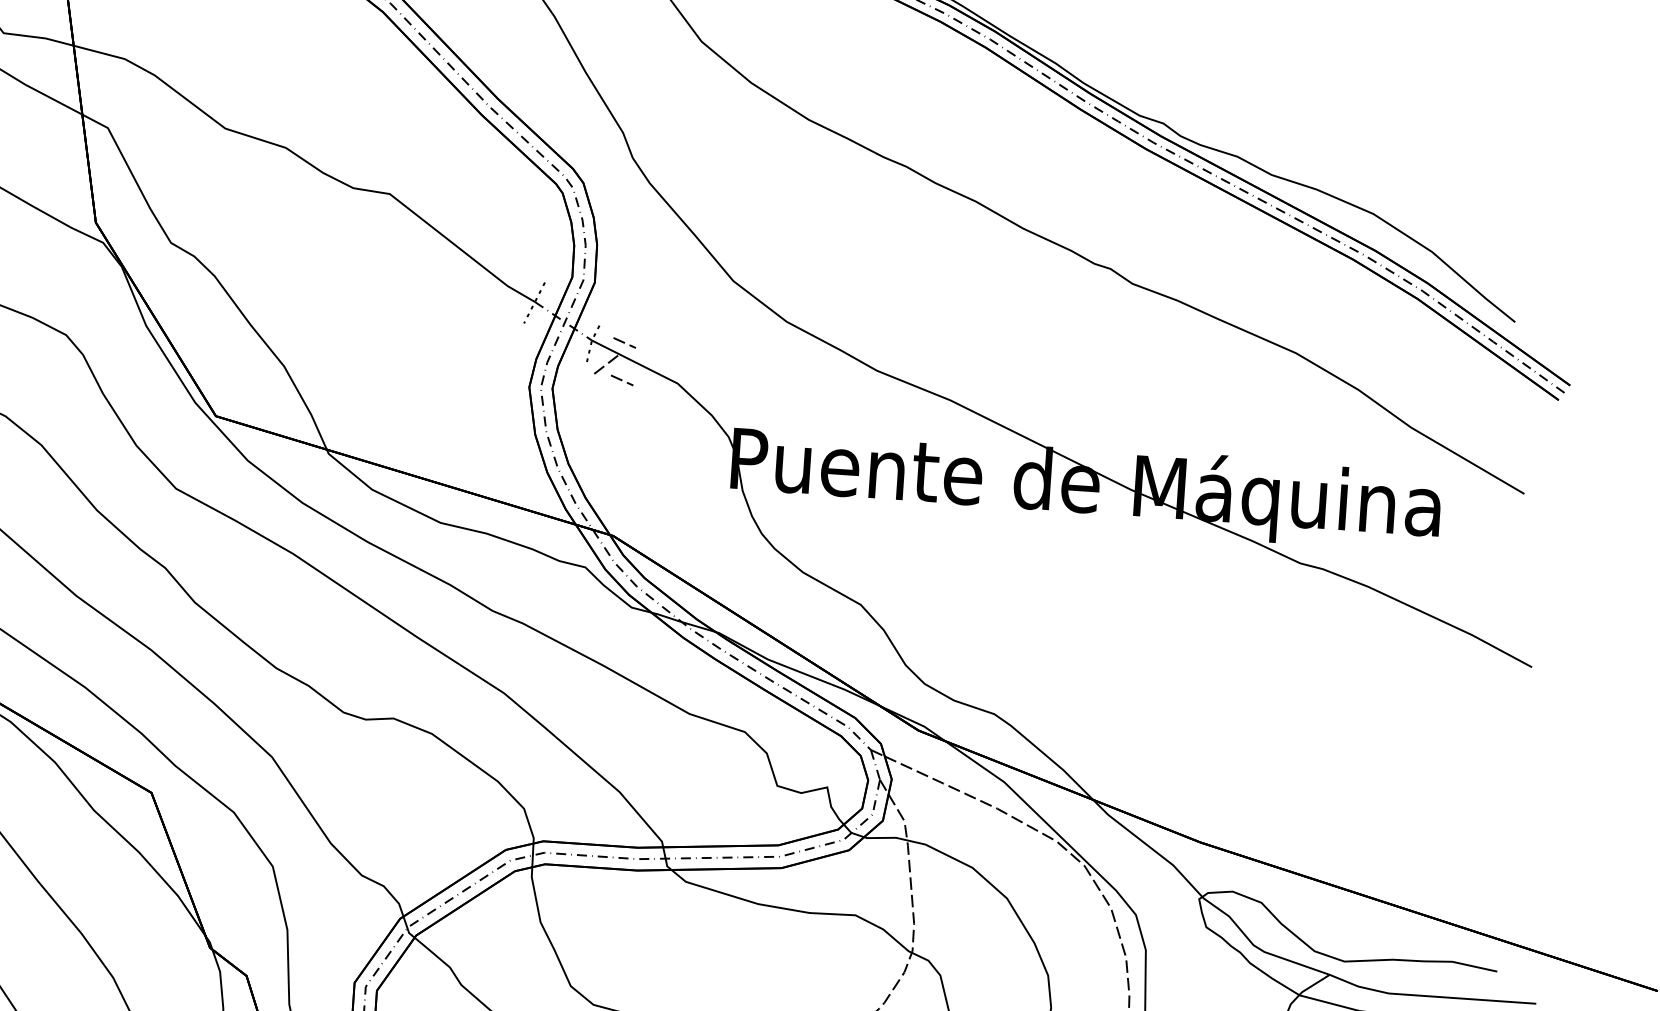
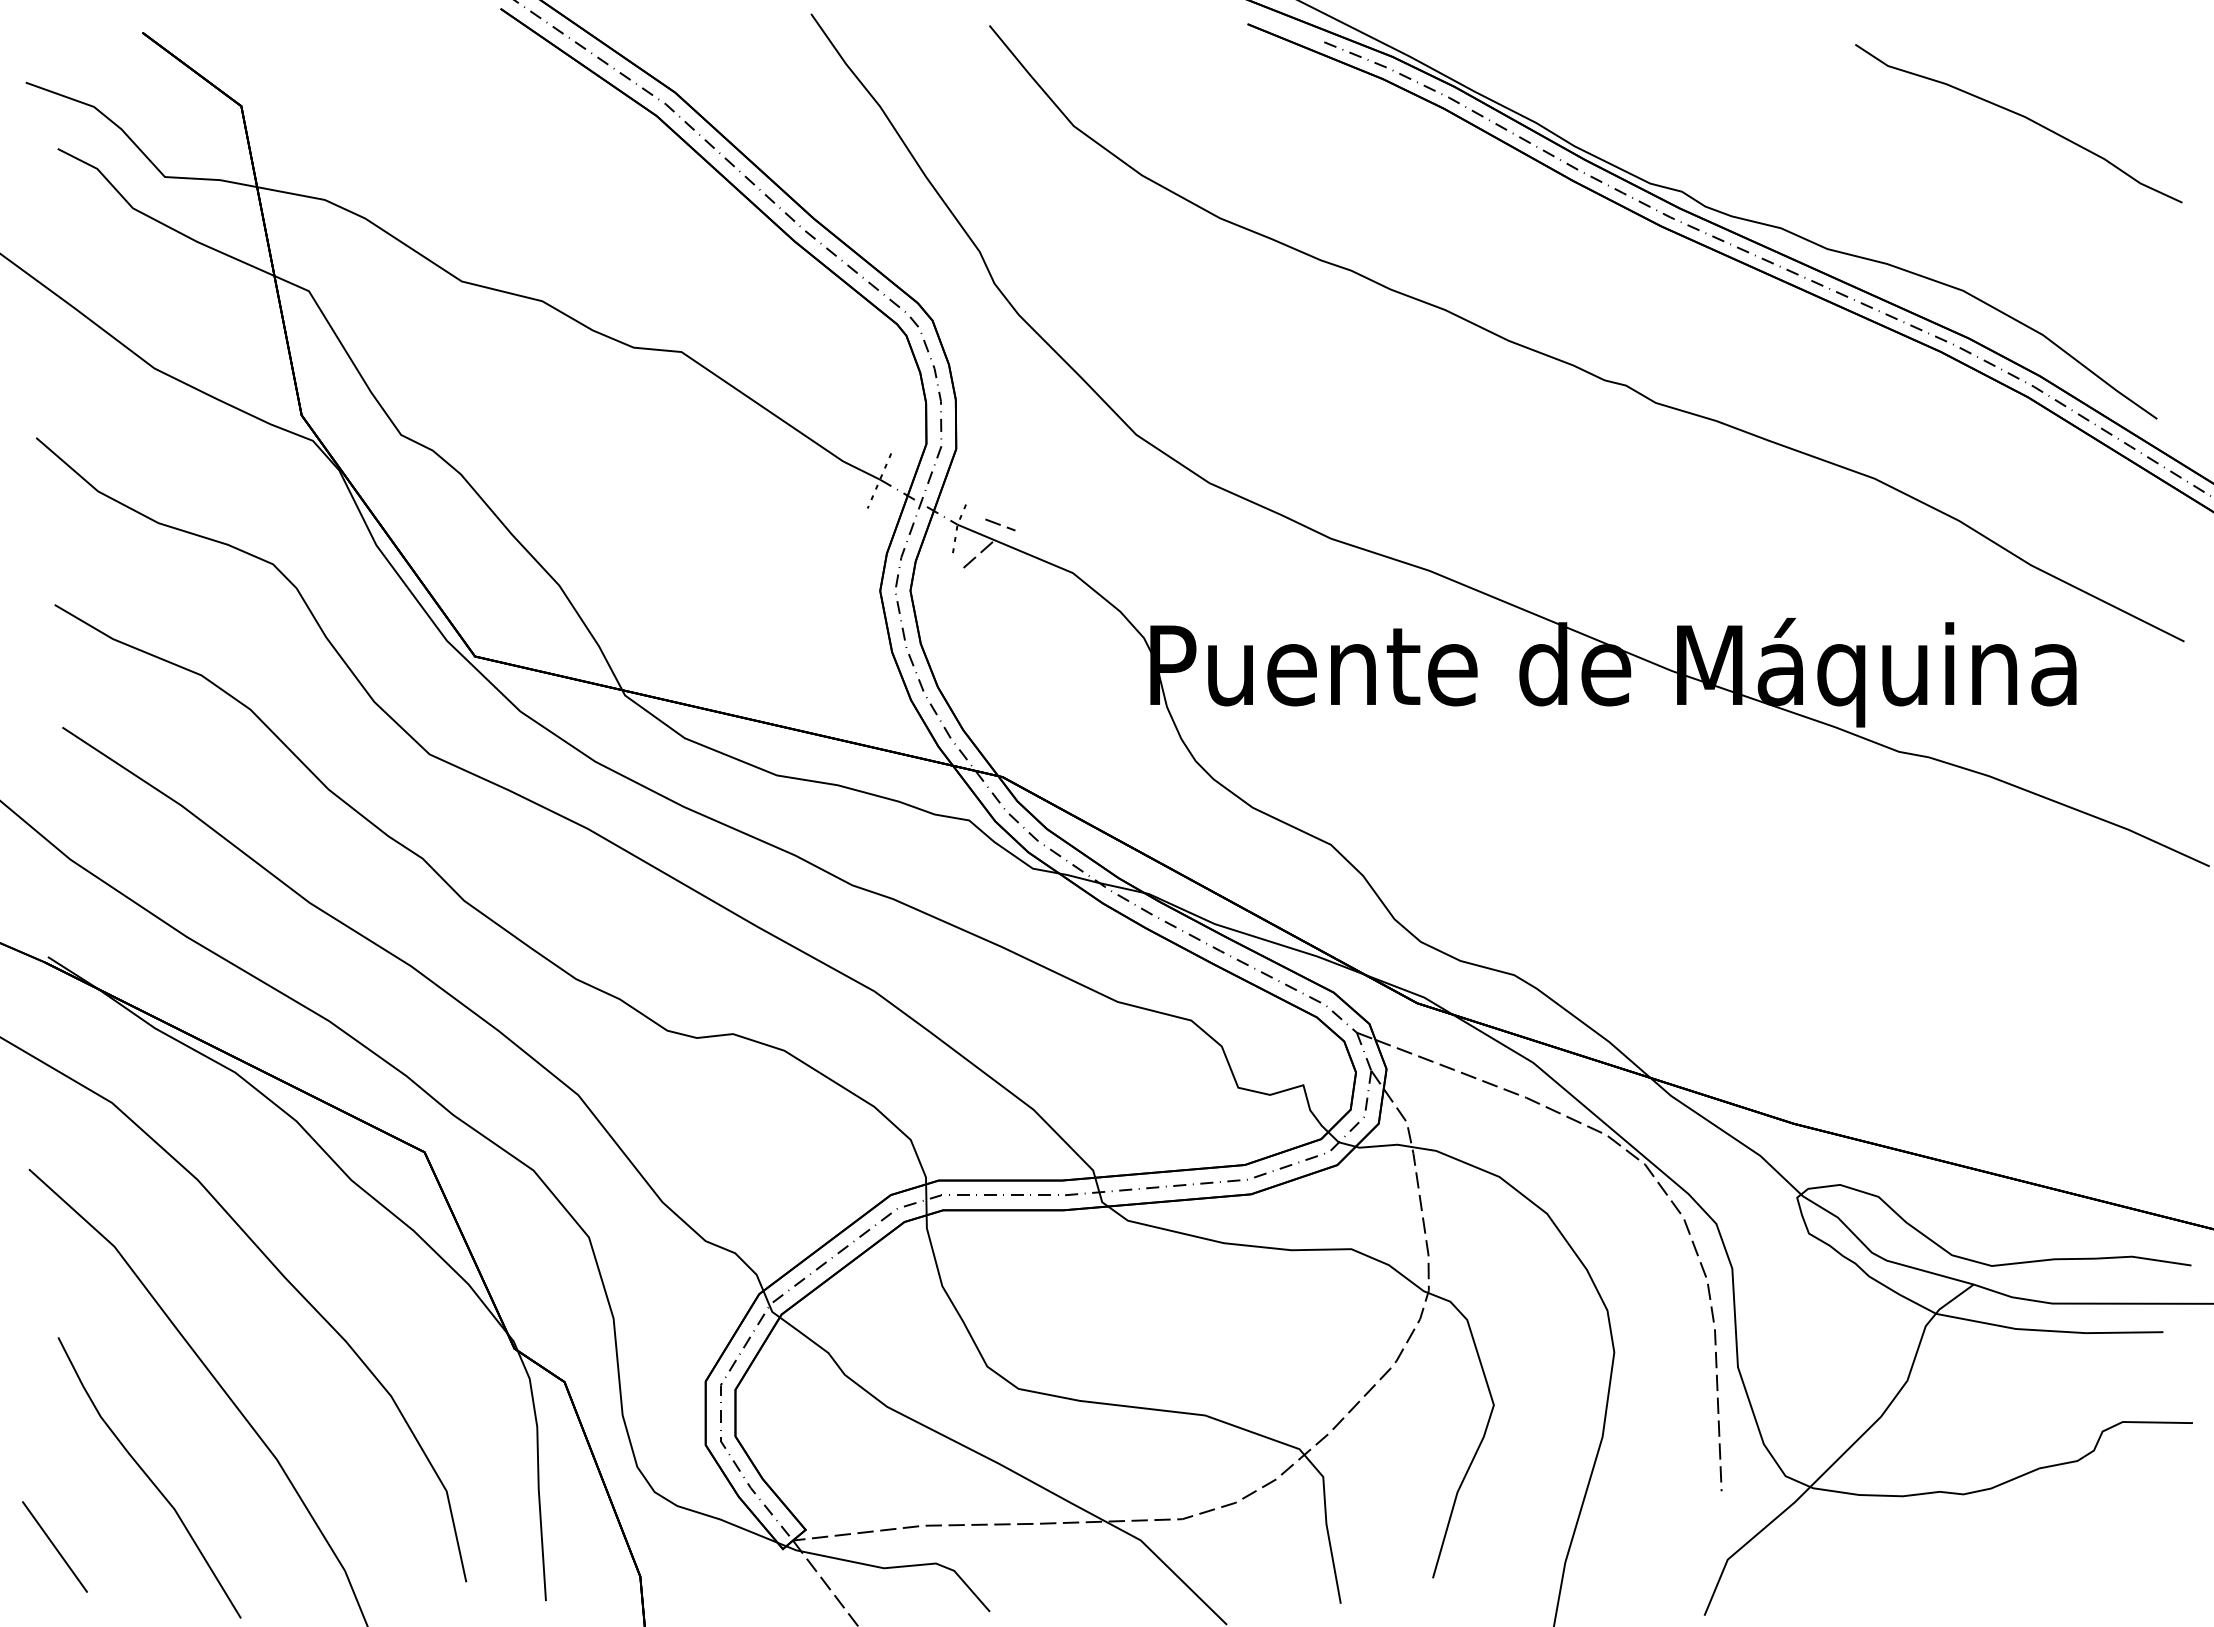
curve: (1426, 83) -> (2020, 116), added
line: (622, 380) -> (1000, 573), removed

